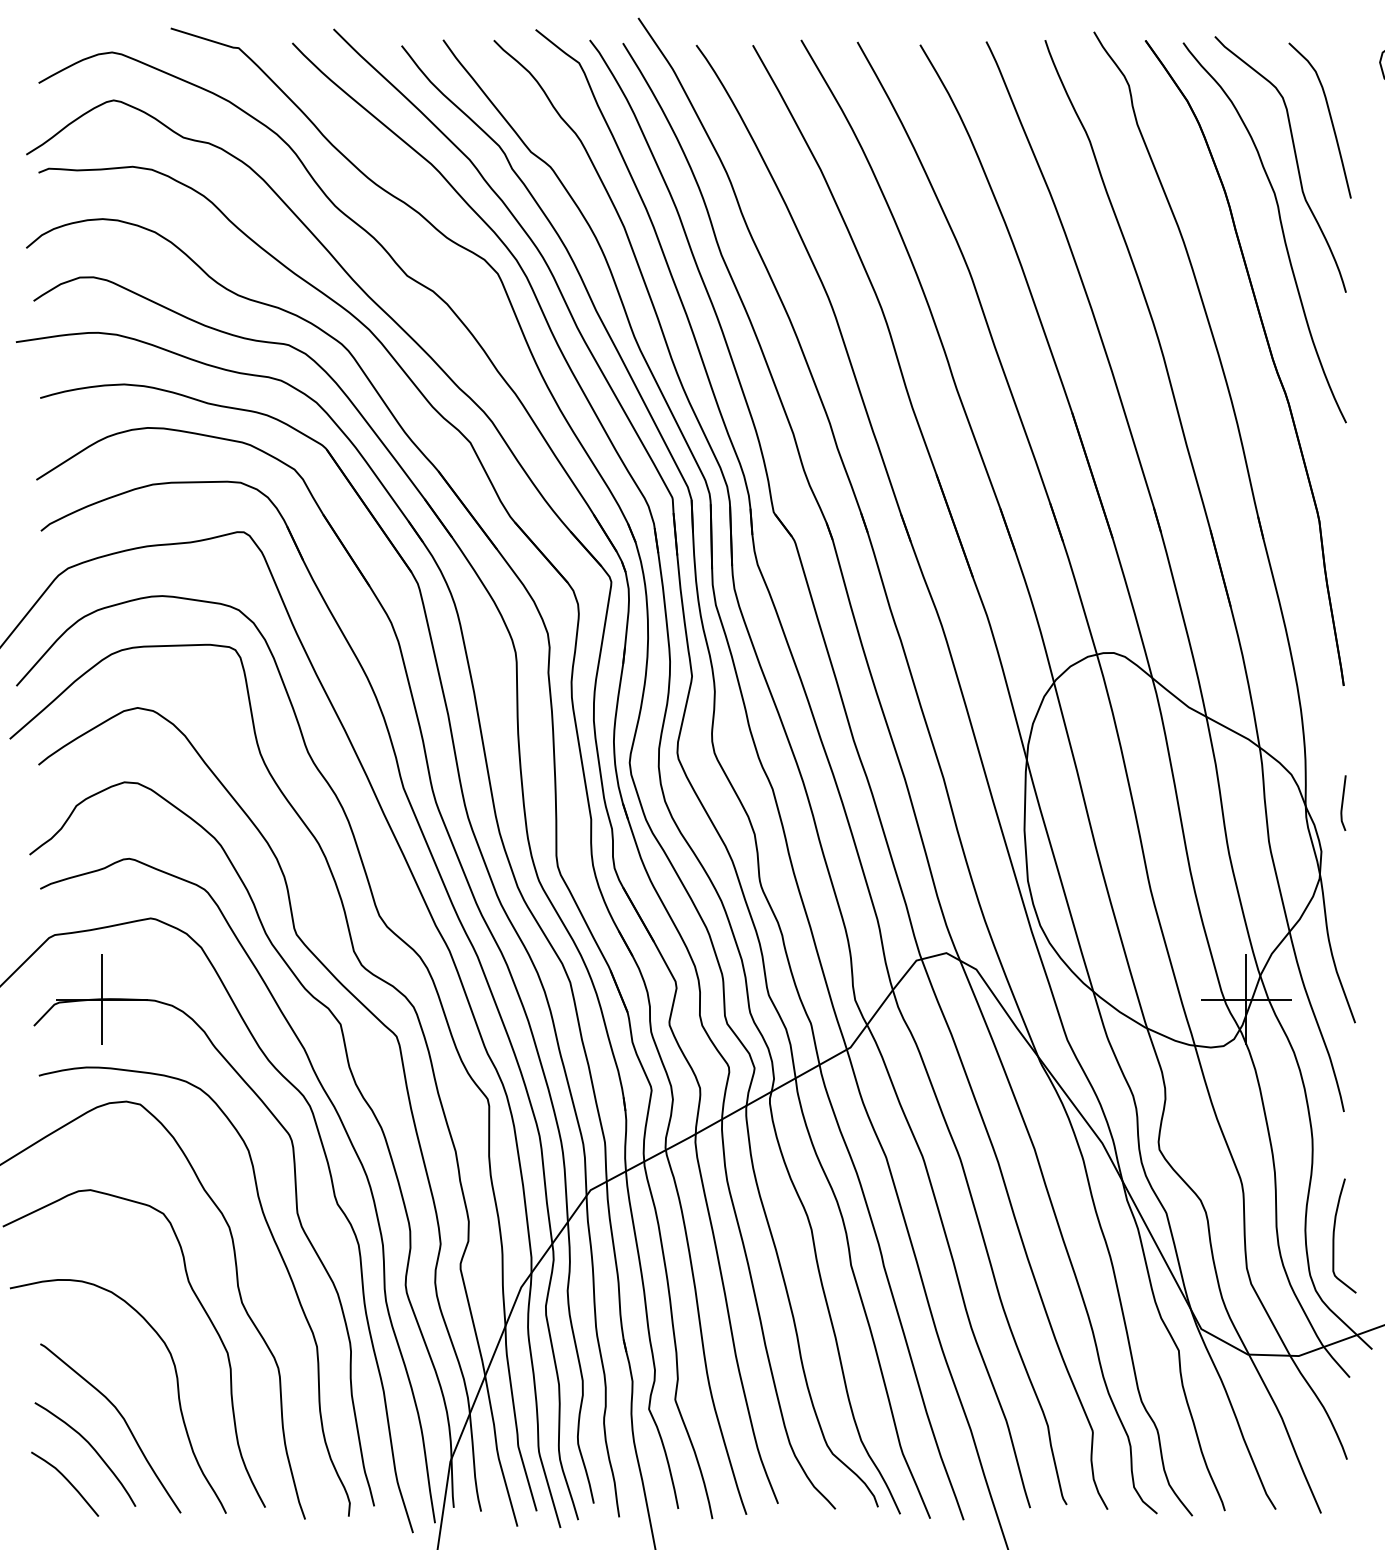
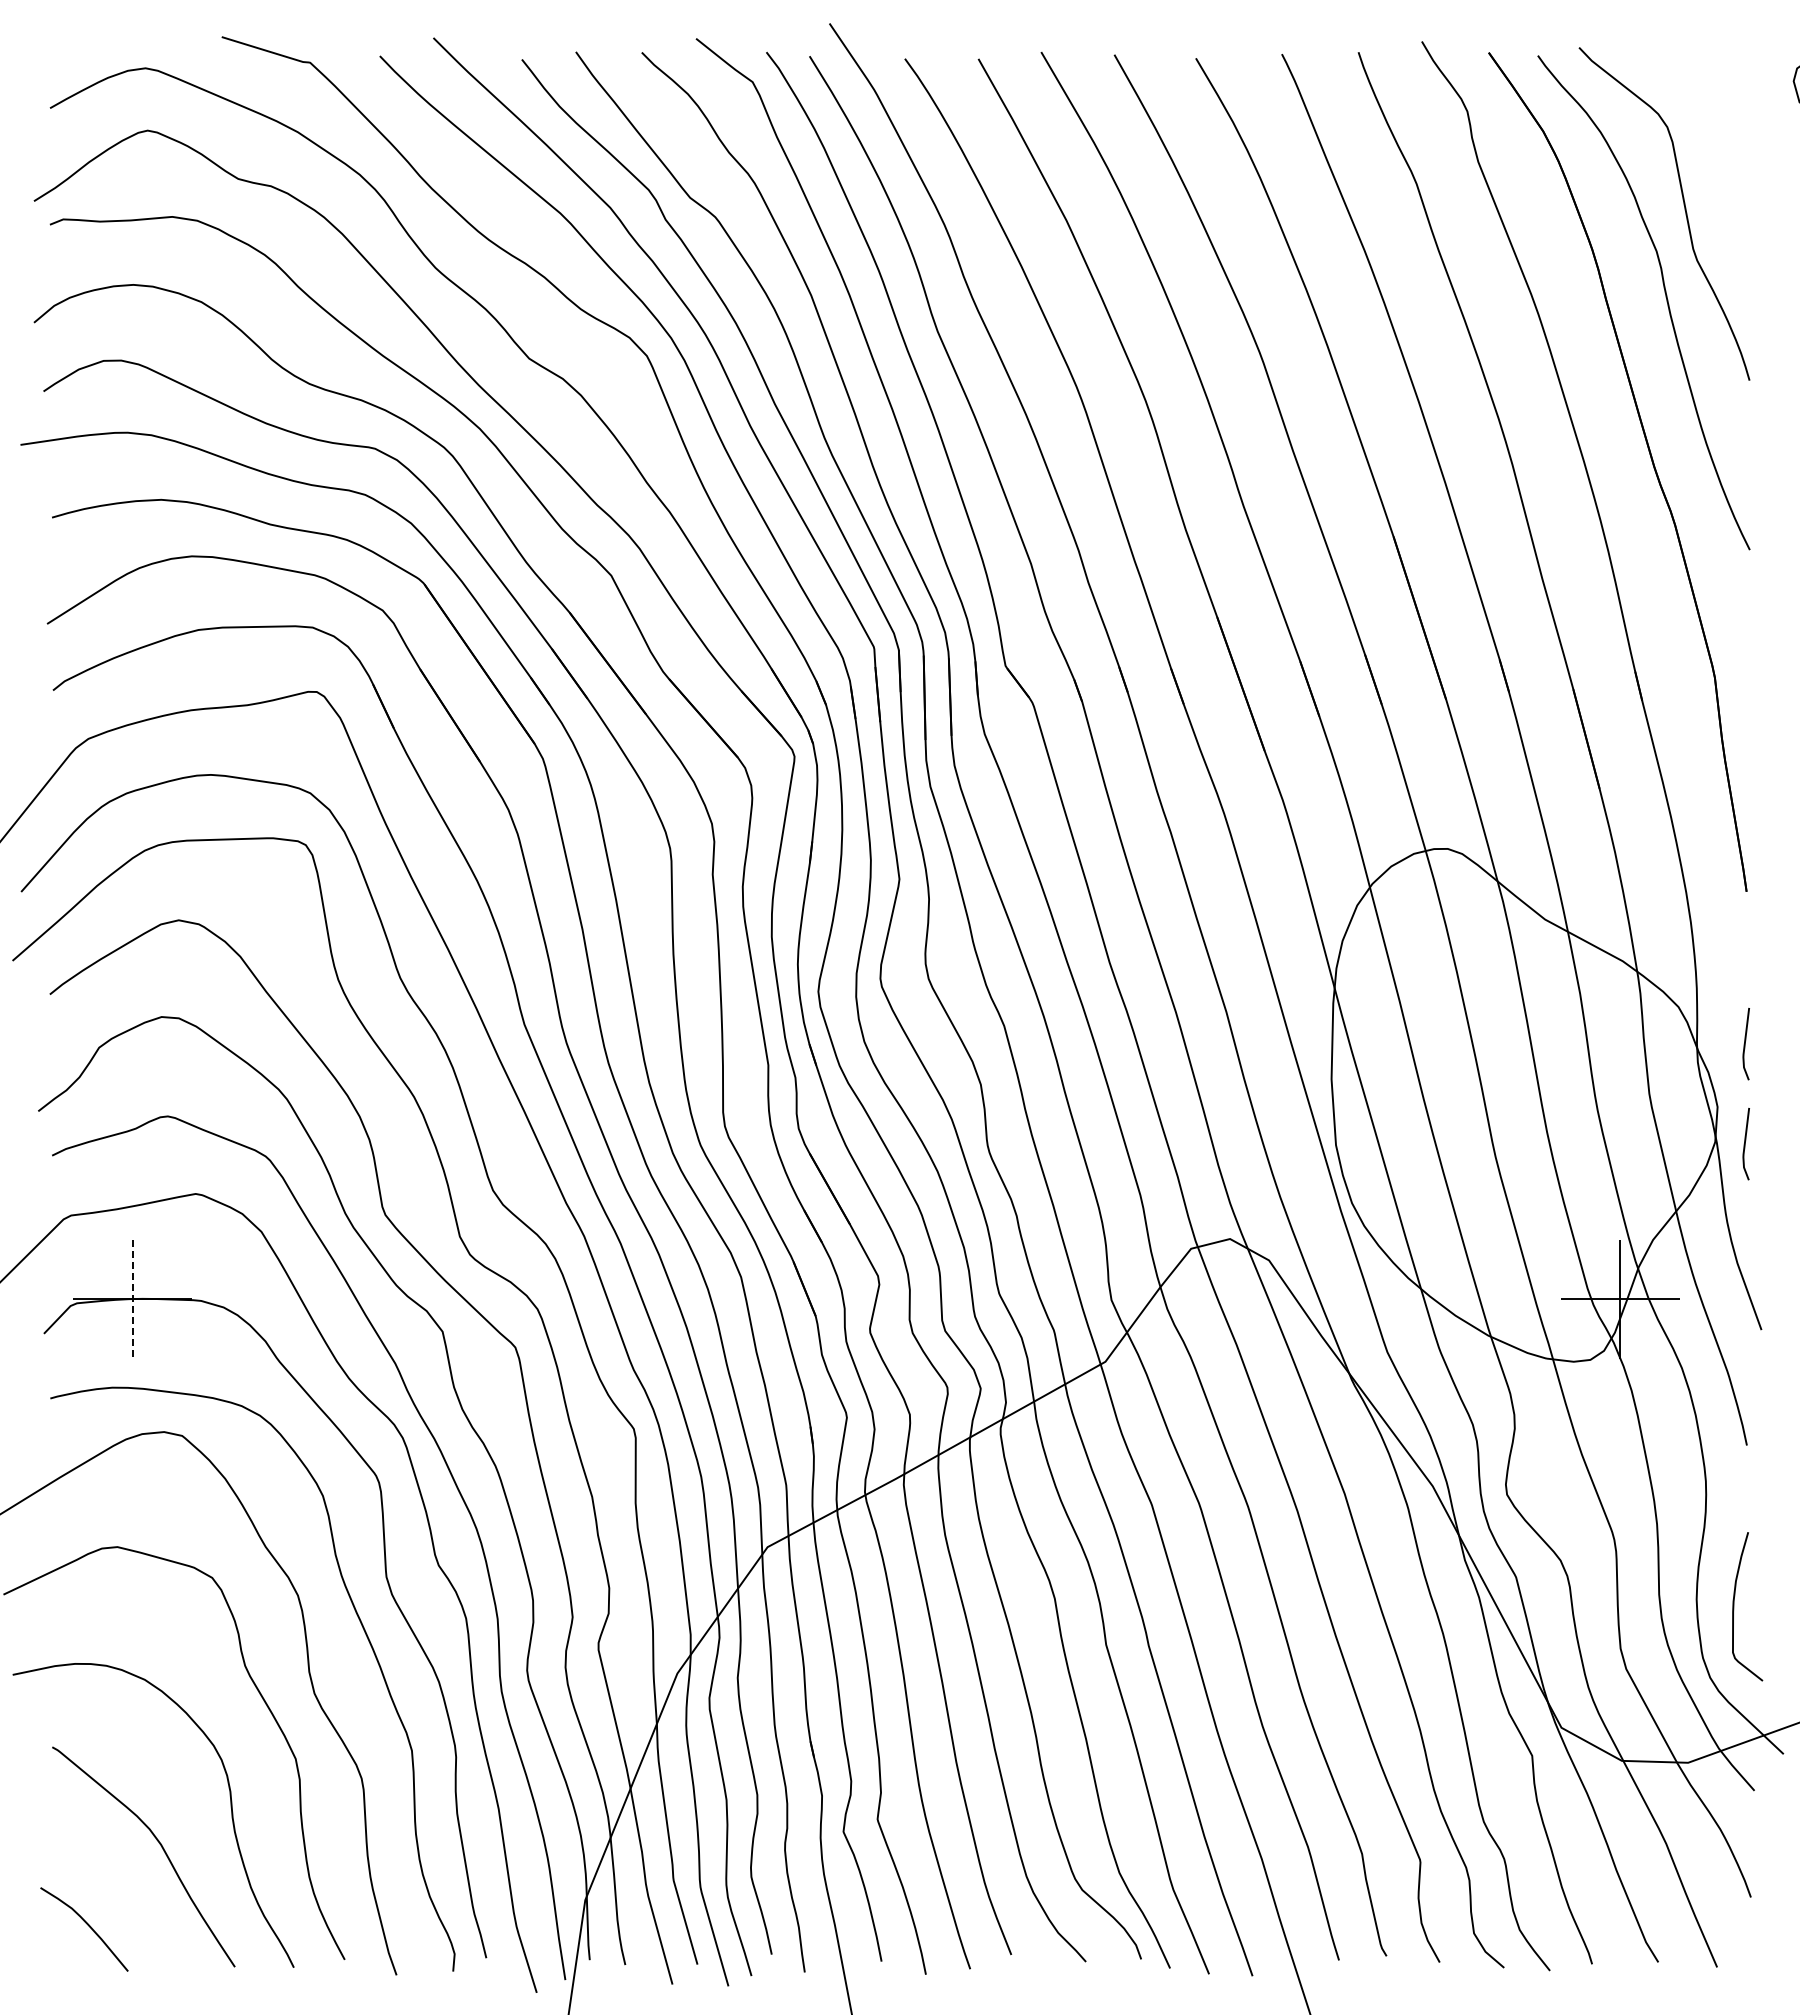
curve: (1329, 117) -> (1728, 152), removed
line: (1342, 880) -> (1745, 1144), added
line: (102, 999) -> (132, 1299), solid -> dashed
curve: (91, 1447) -> (118, 1881), removed

